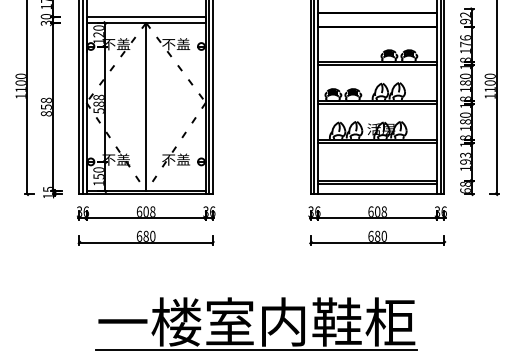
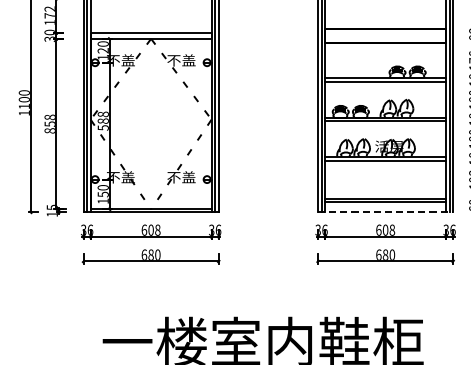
line: (146, 106) -> (151, 123), removed
line: (377, 194) -> (385, 212), solid -> dashed

